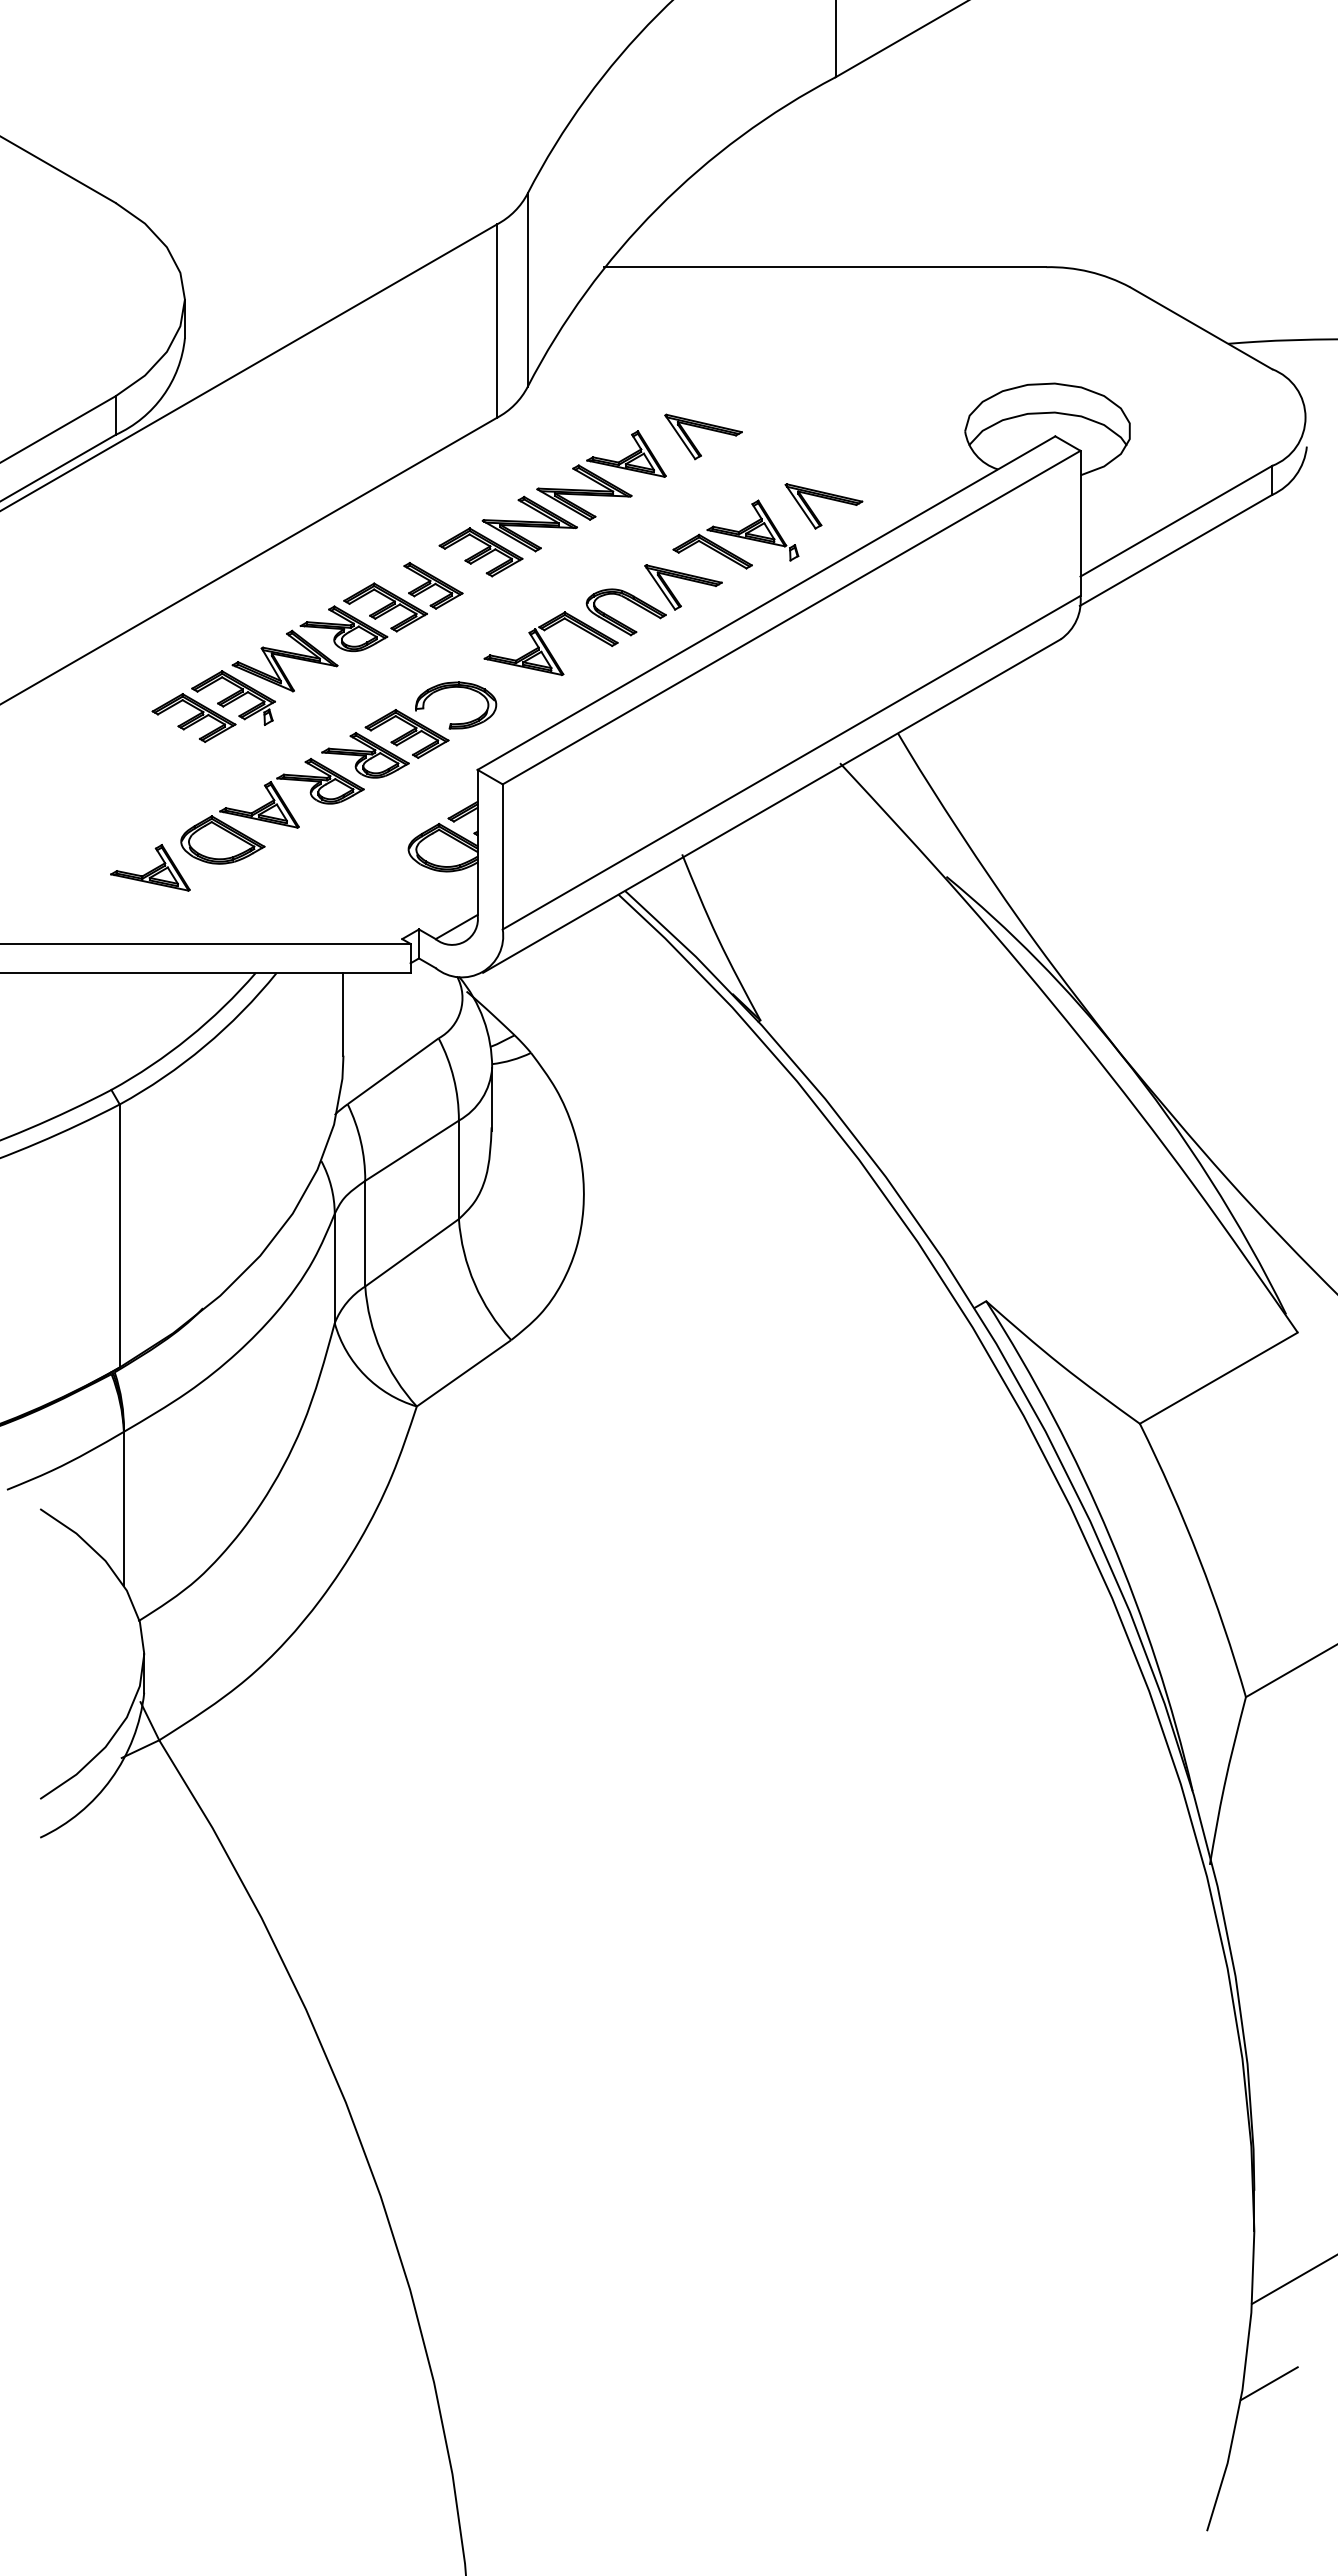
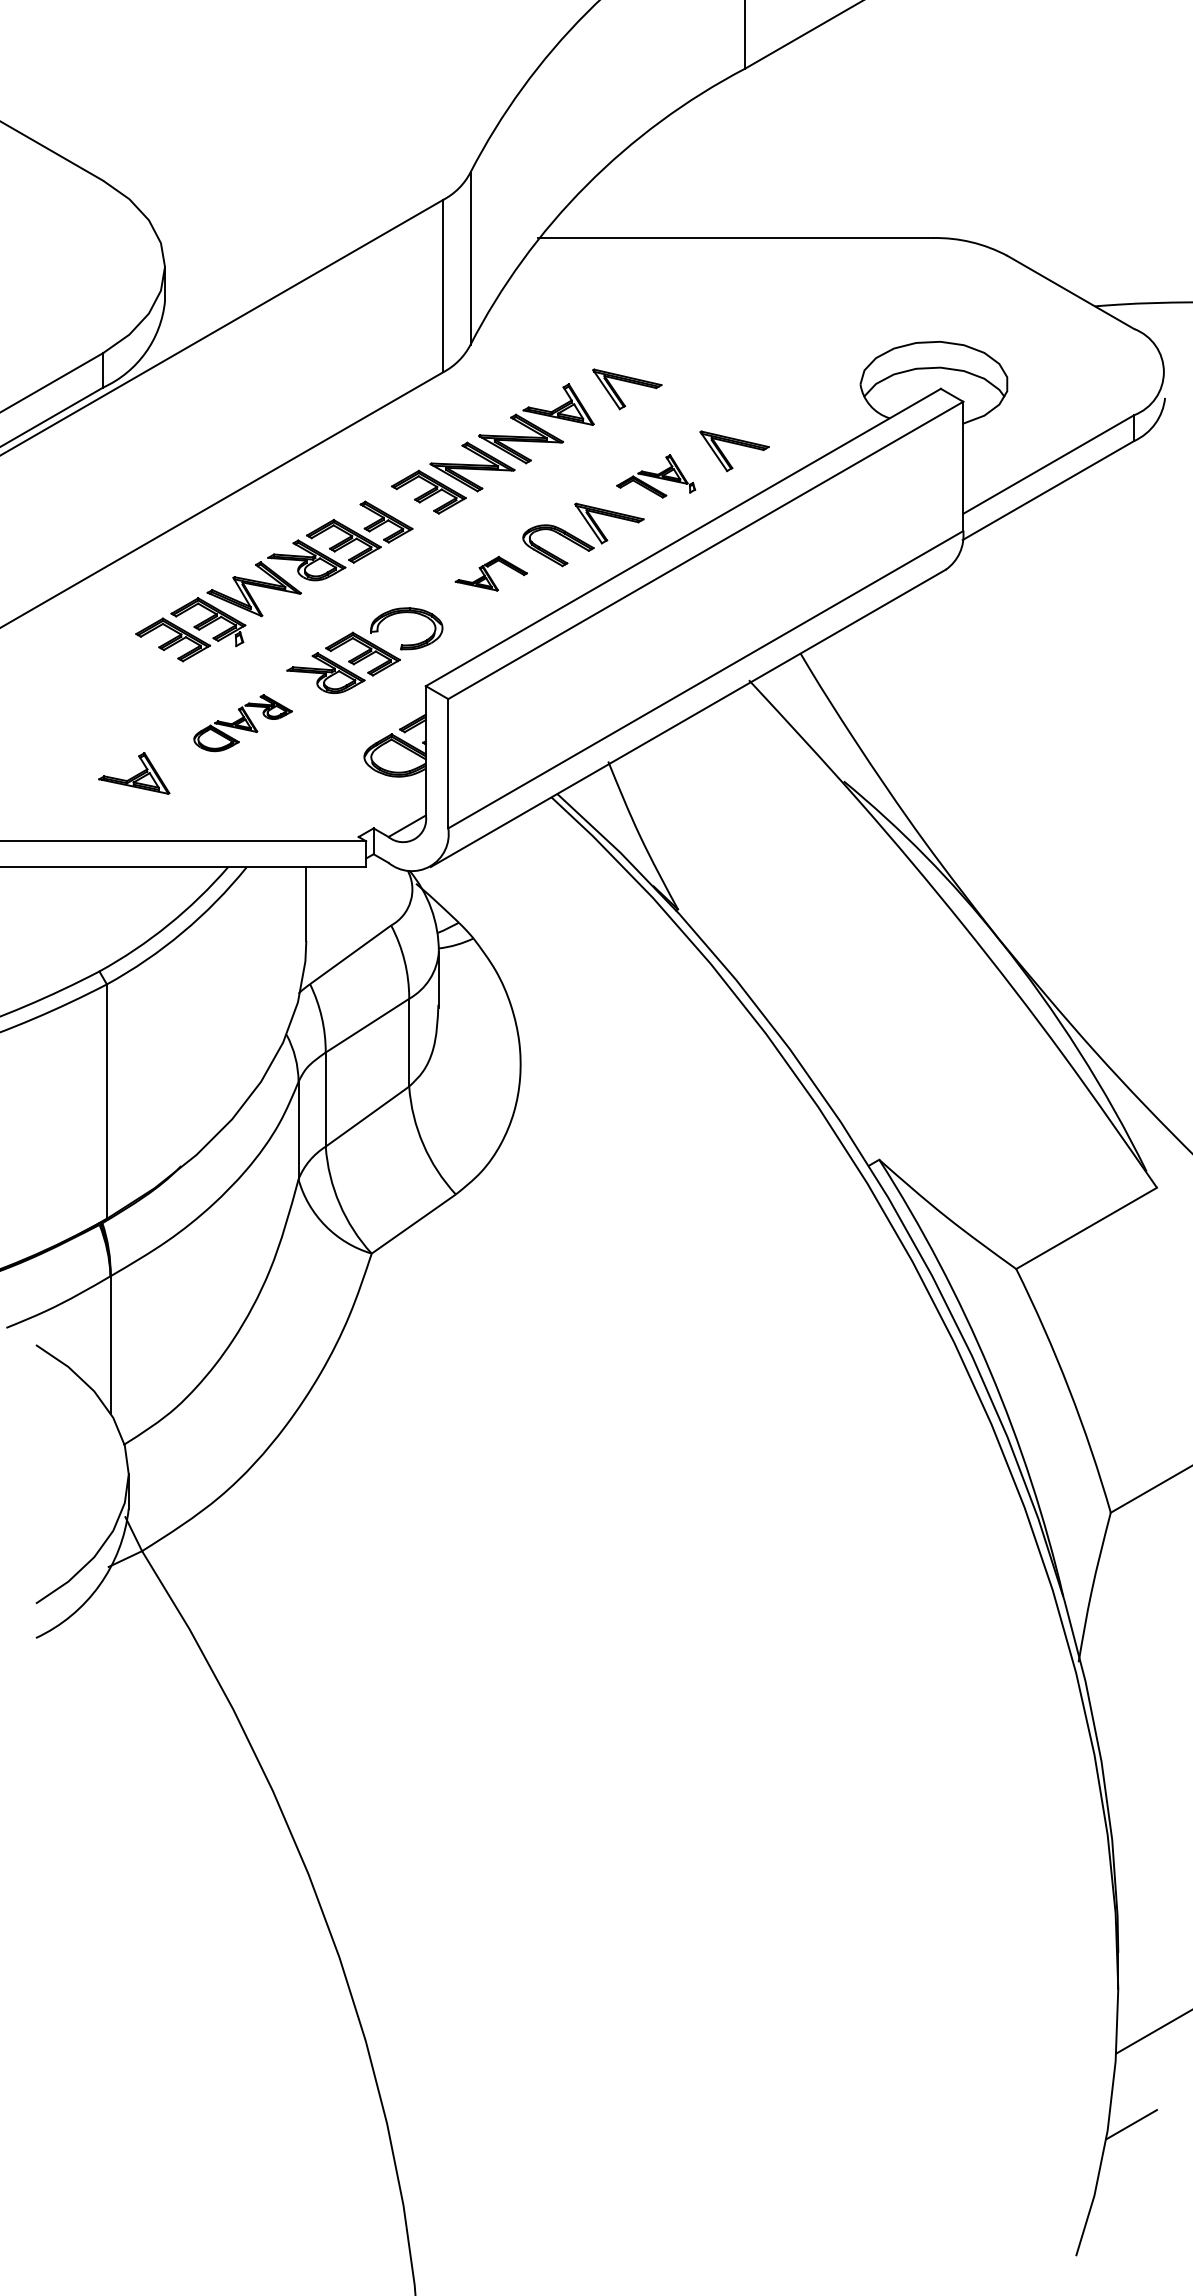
part: (735, 534) -> (655, 476), size x0.7
part: (550, 643) -> (490, 573), size x0.6
part: (272, 811) -> (243, 723), size x0.6

